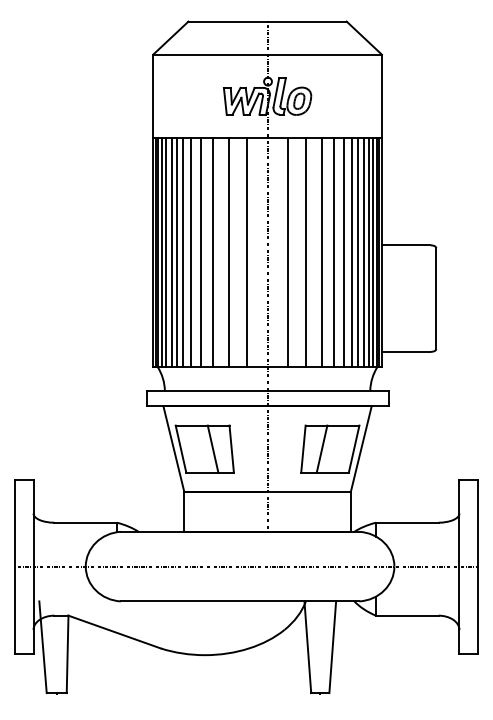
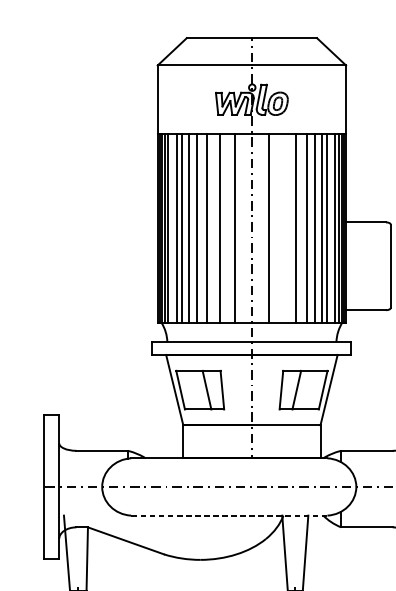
line: (171, 252) -> (172, 228), removed
line: (306, 252) -> (283, 228), removed
line: (363, 252) -> (330, 228), removed
line: (239, 601) -> (228, 515), solid -> dashed

